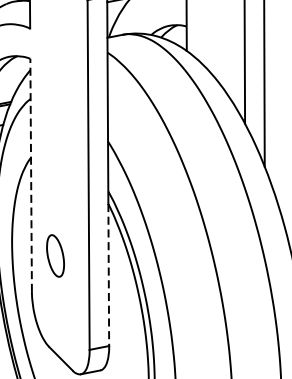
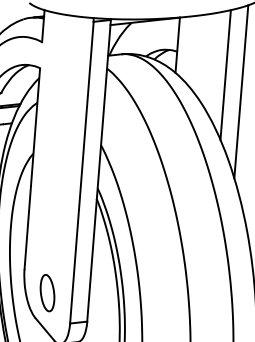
line: (31, 174) -> (32, 168), dashed -> solid
part: (55, 256) -> (47, 293), moved
line: (108, 275) -> (91, 260), dashed -> solid

